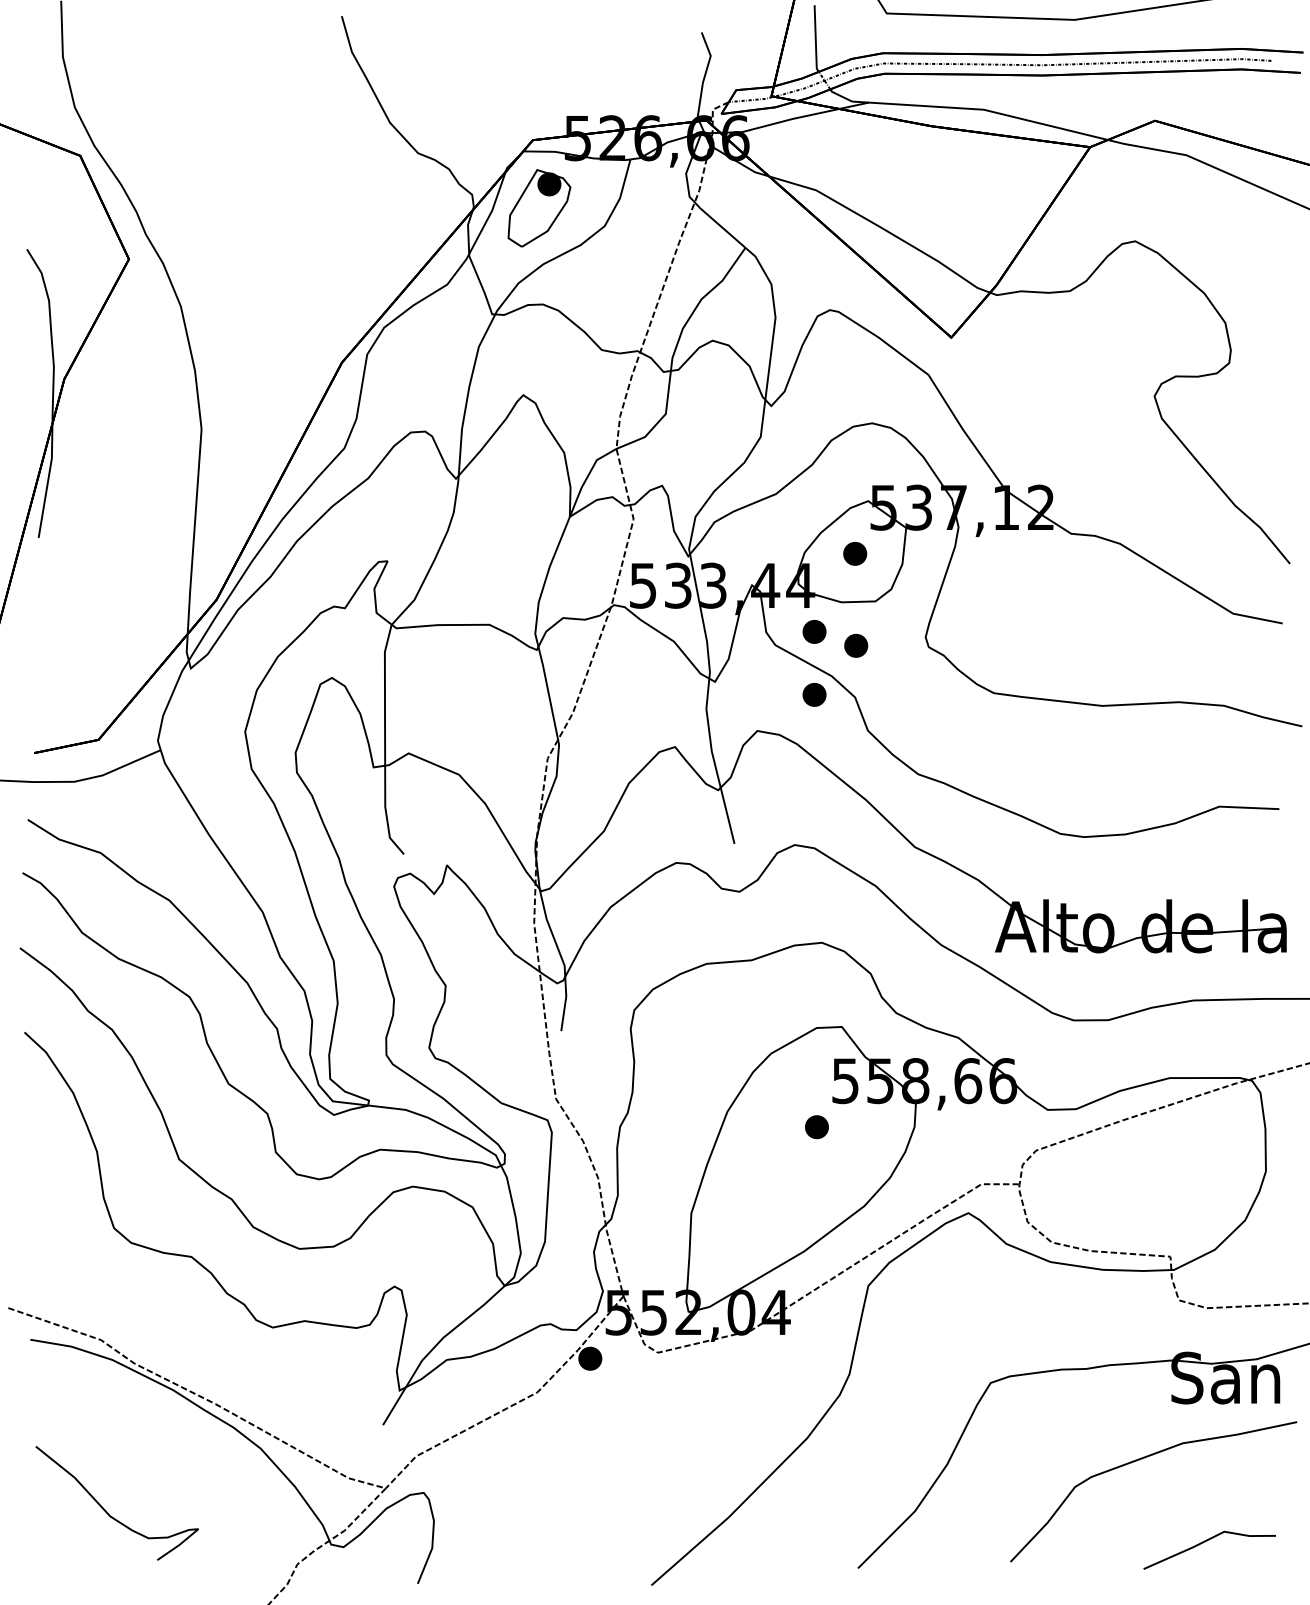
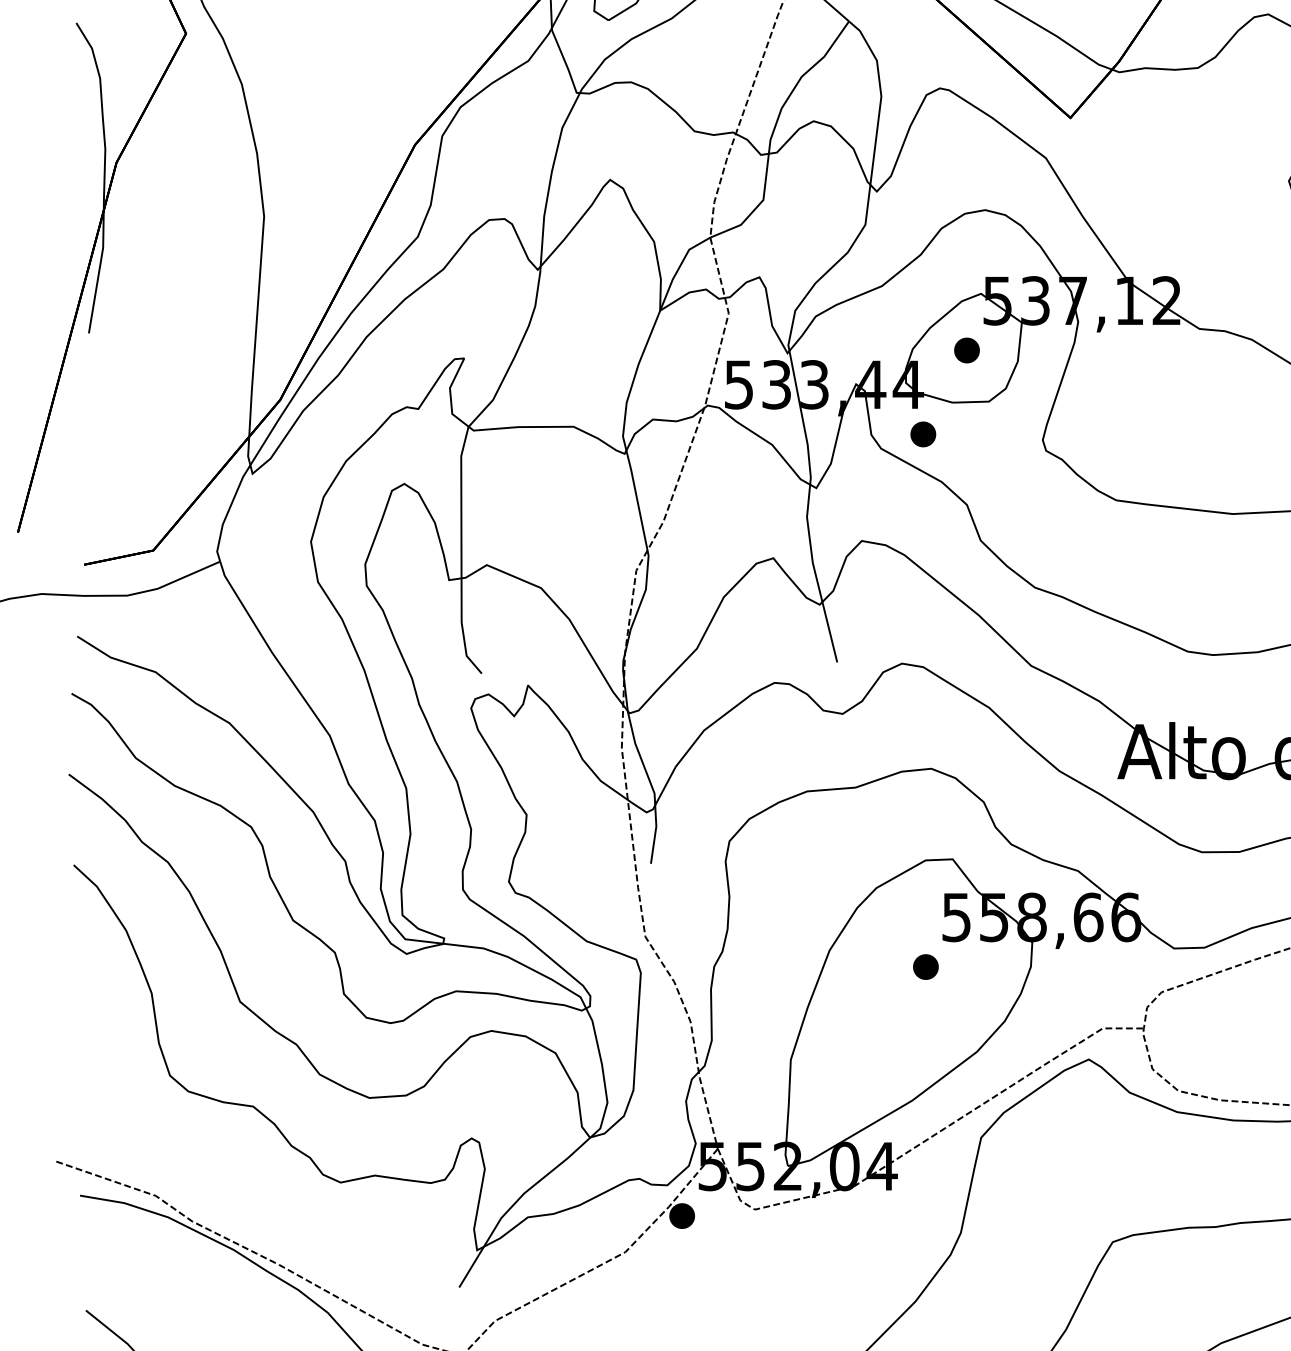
part: (856, 645) -> (968, 449), removed
part: (814, 694) -> (923, 501), removed

